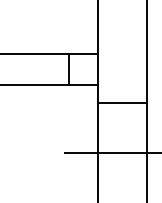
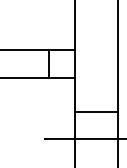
line: (122, 102) -> (96, 112), moved

